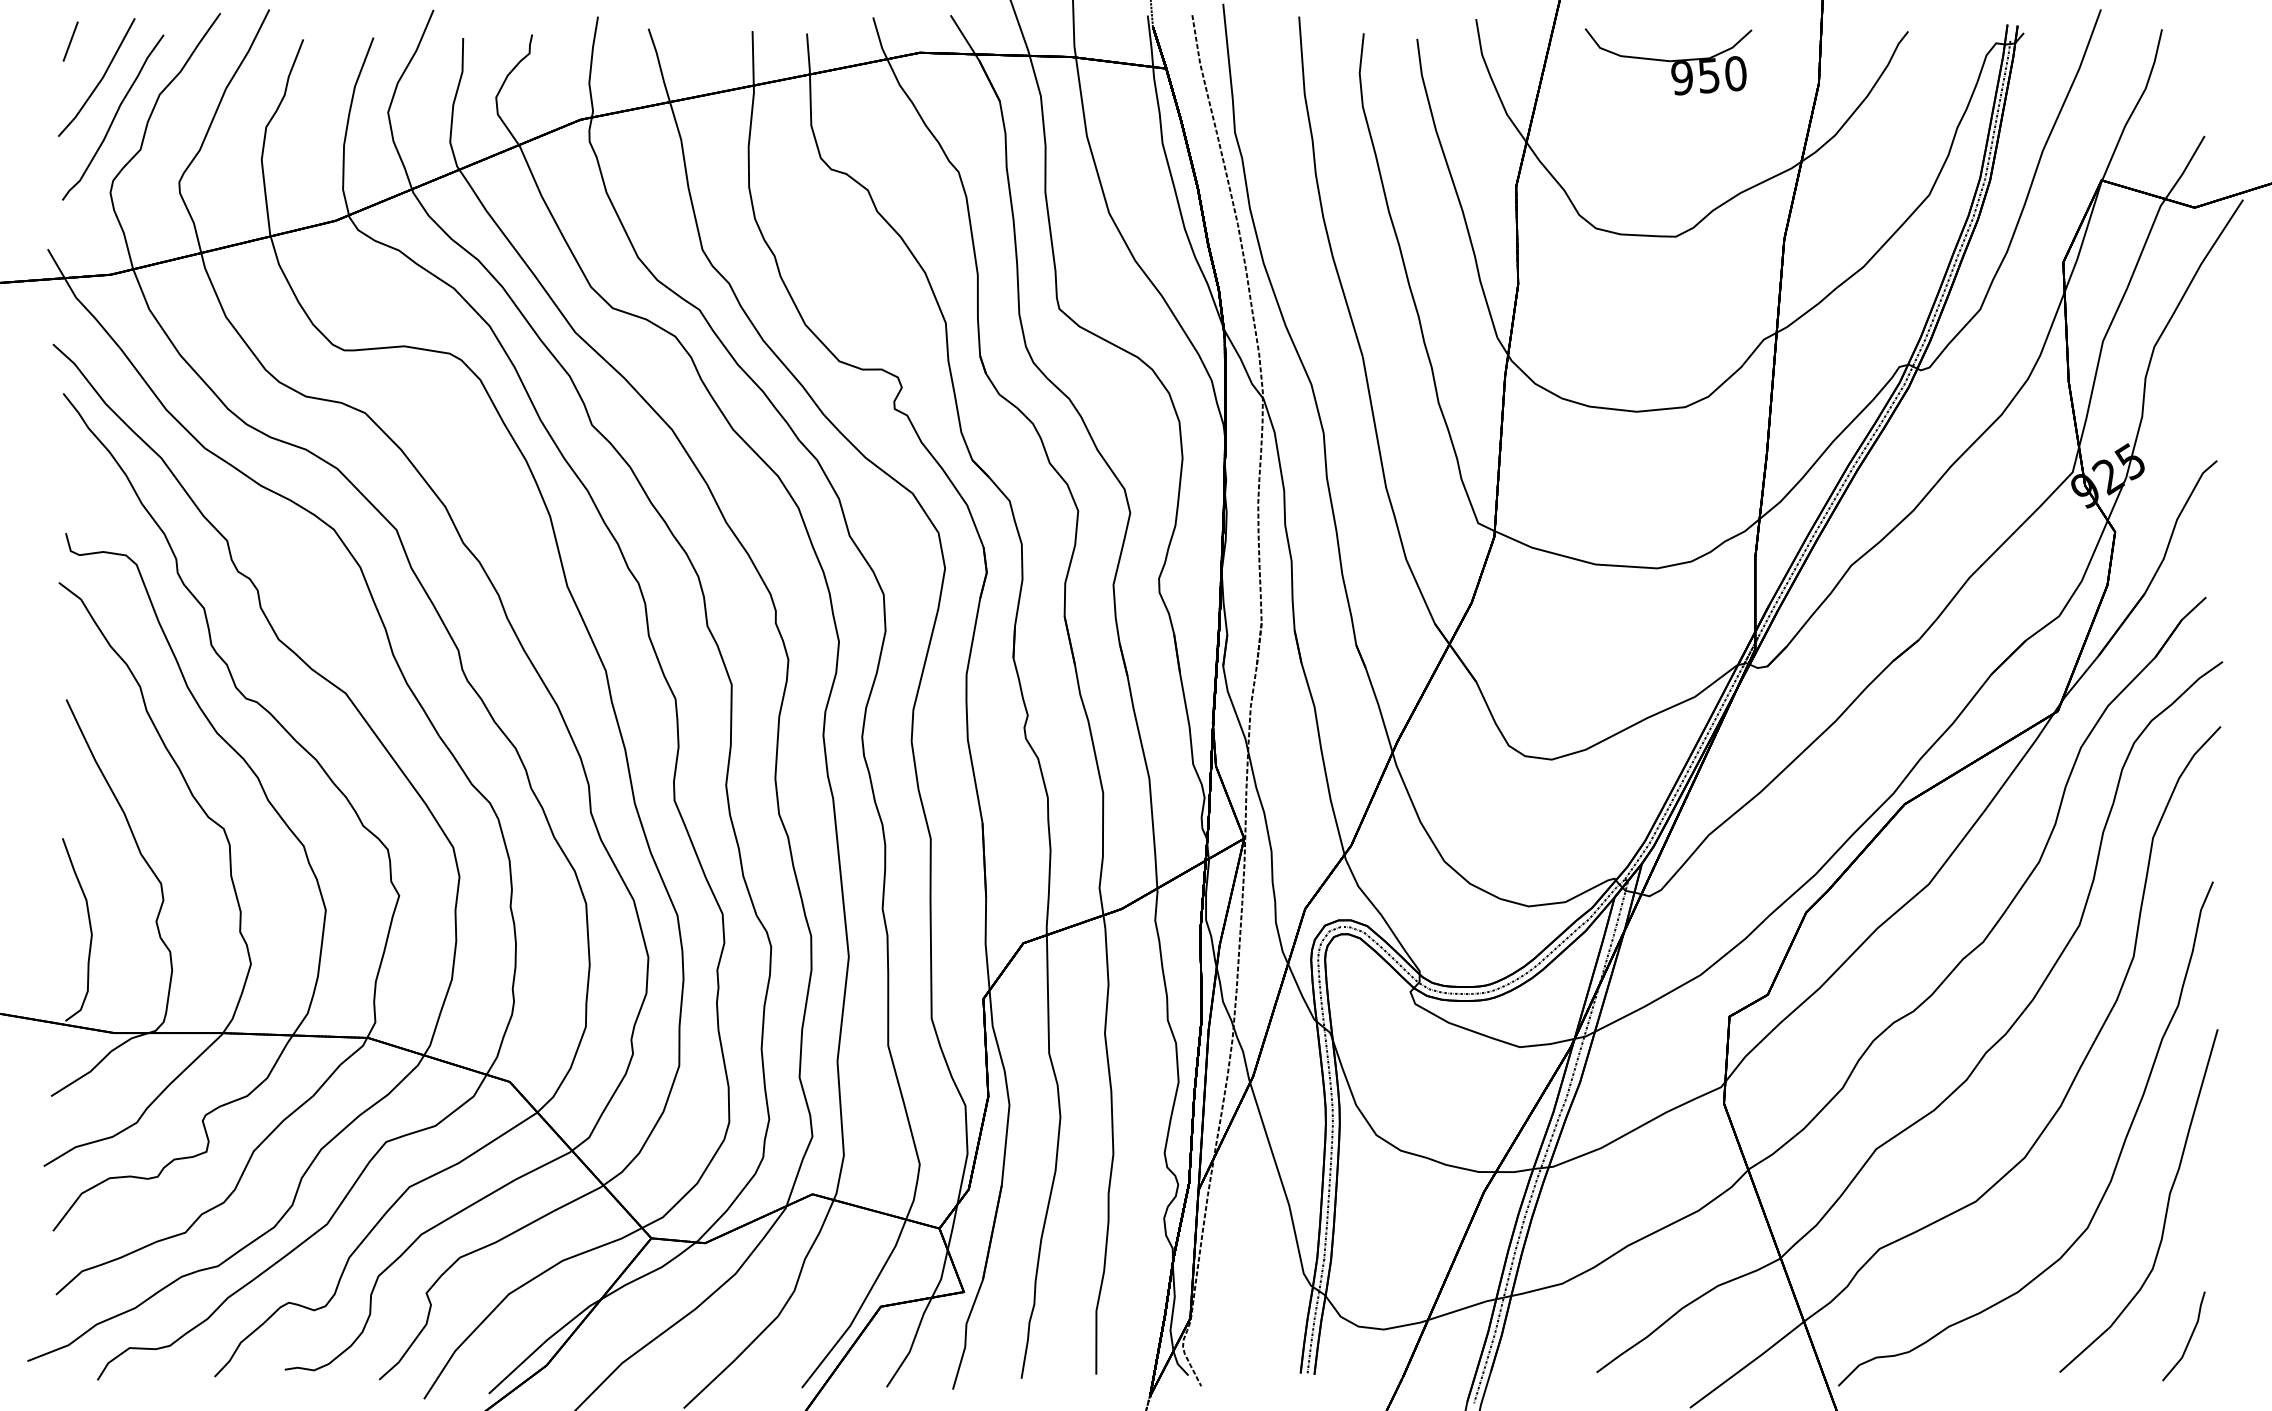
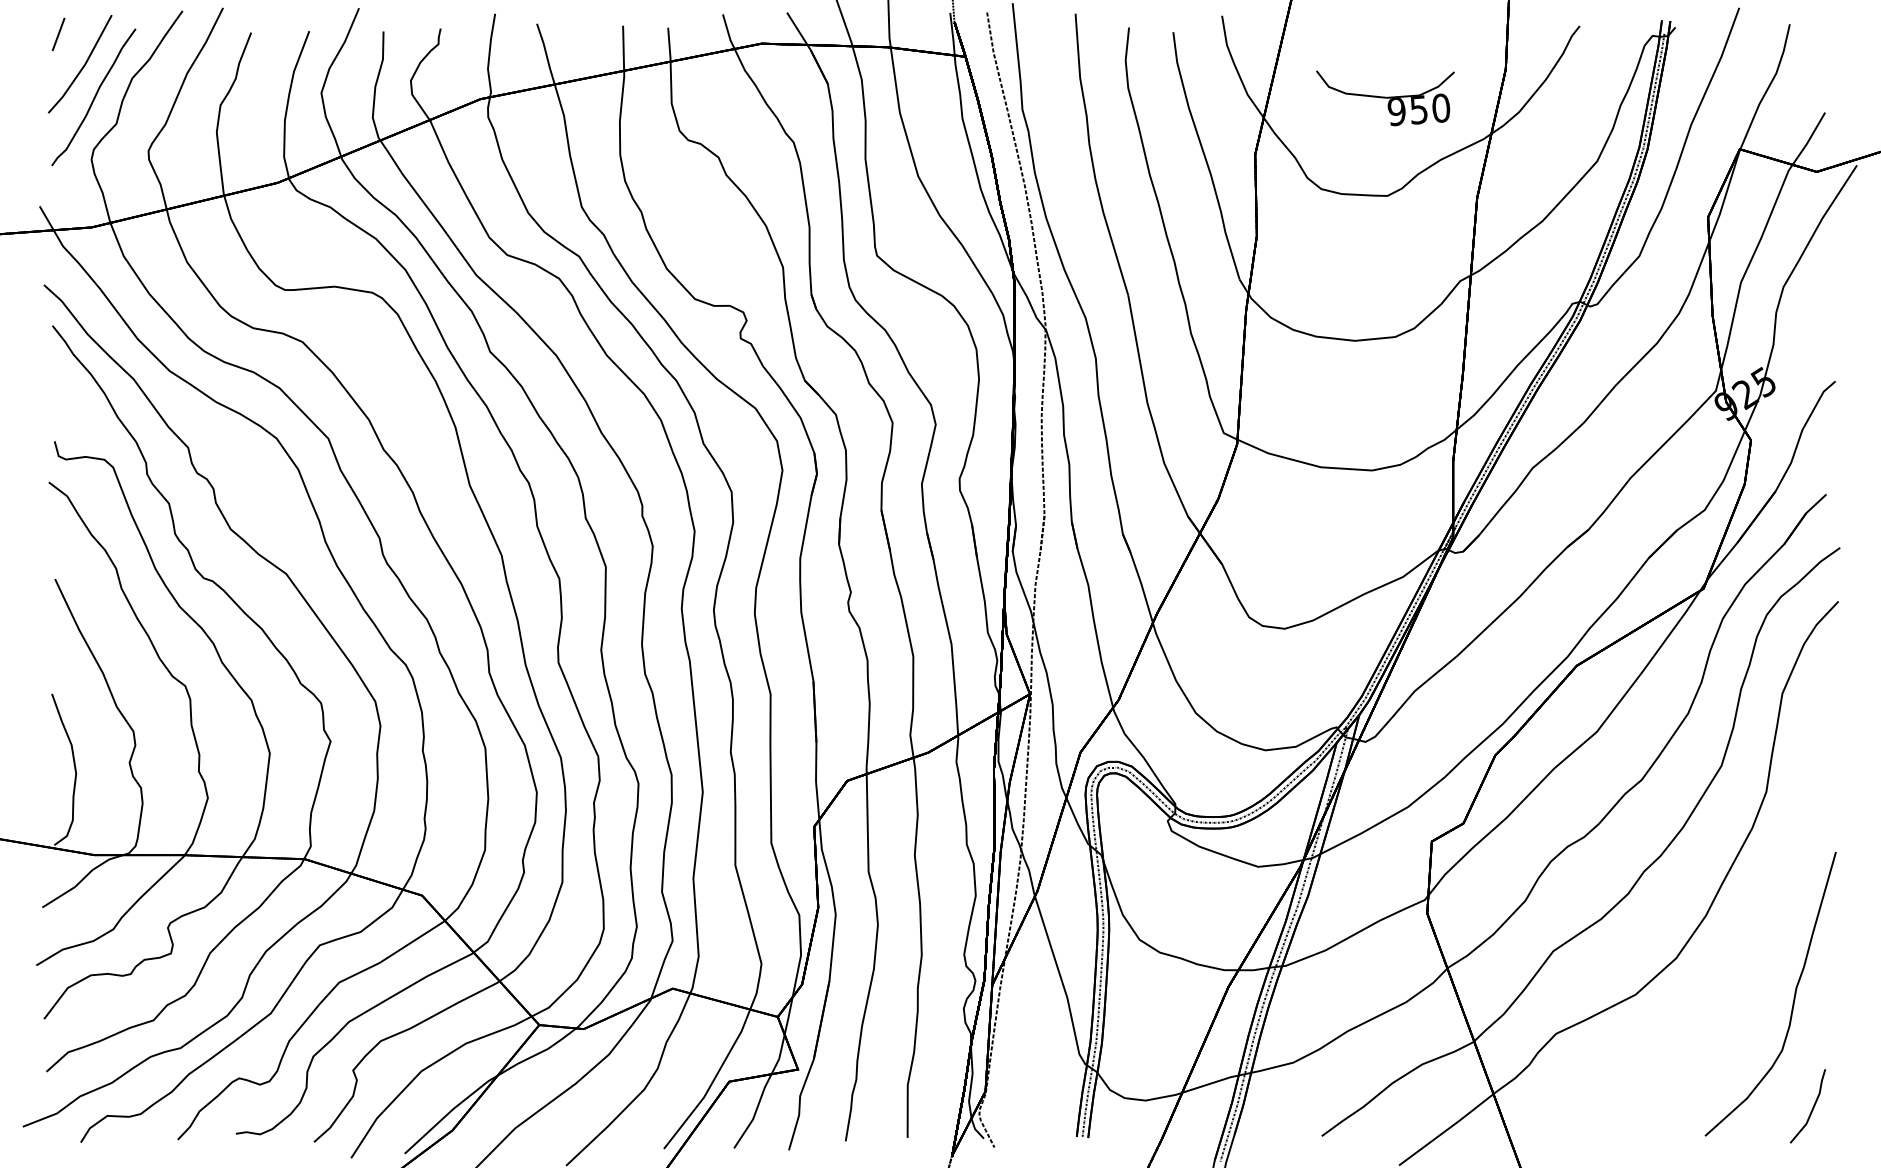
part: (1668, 61) -> (1385, 98), moved
curve: (2115, 1164) -> (1751, 963), removed

